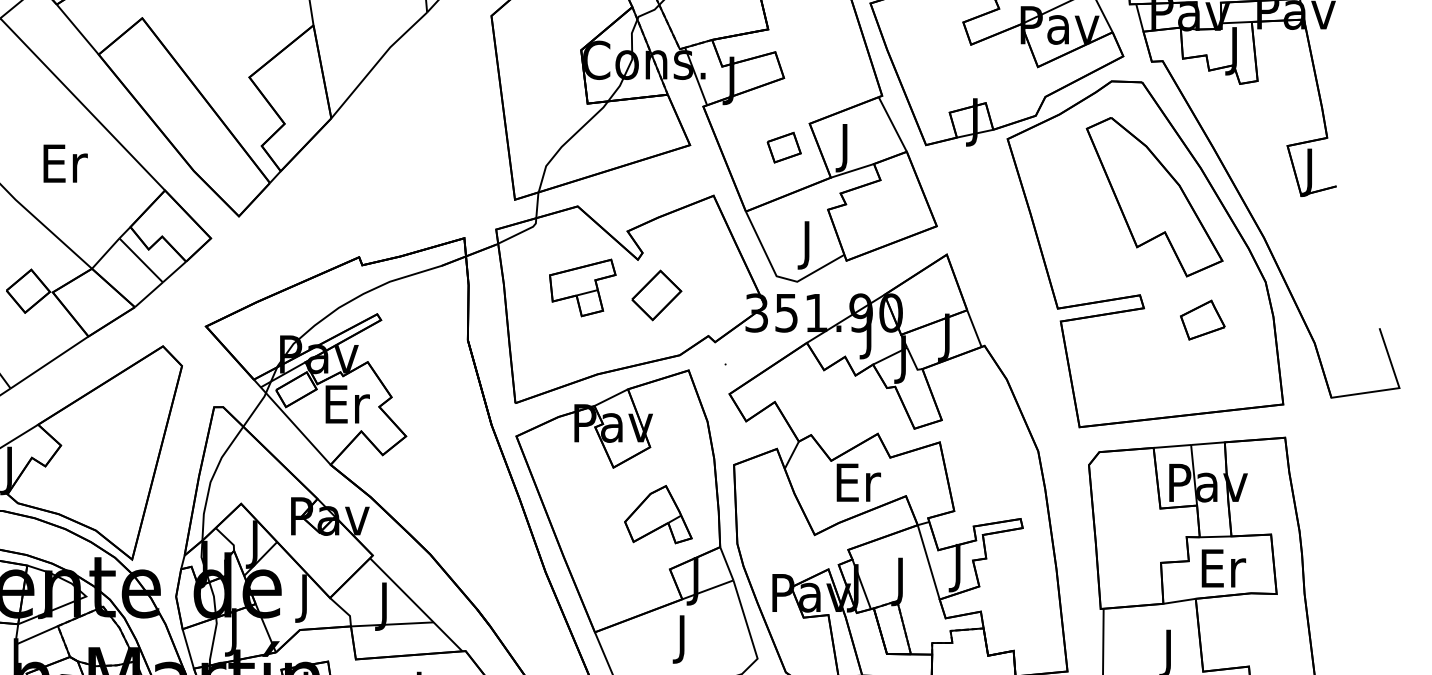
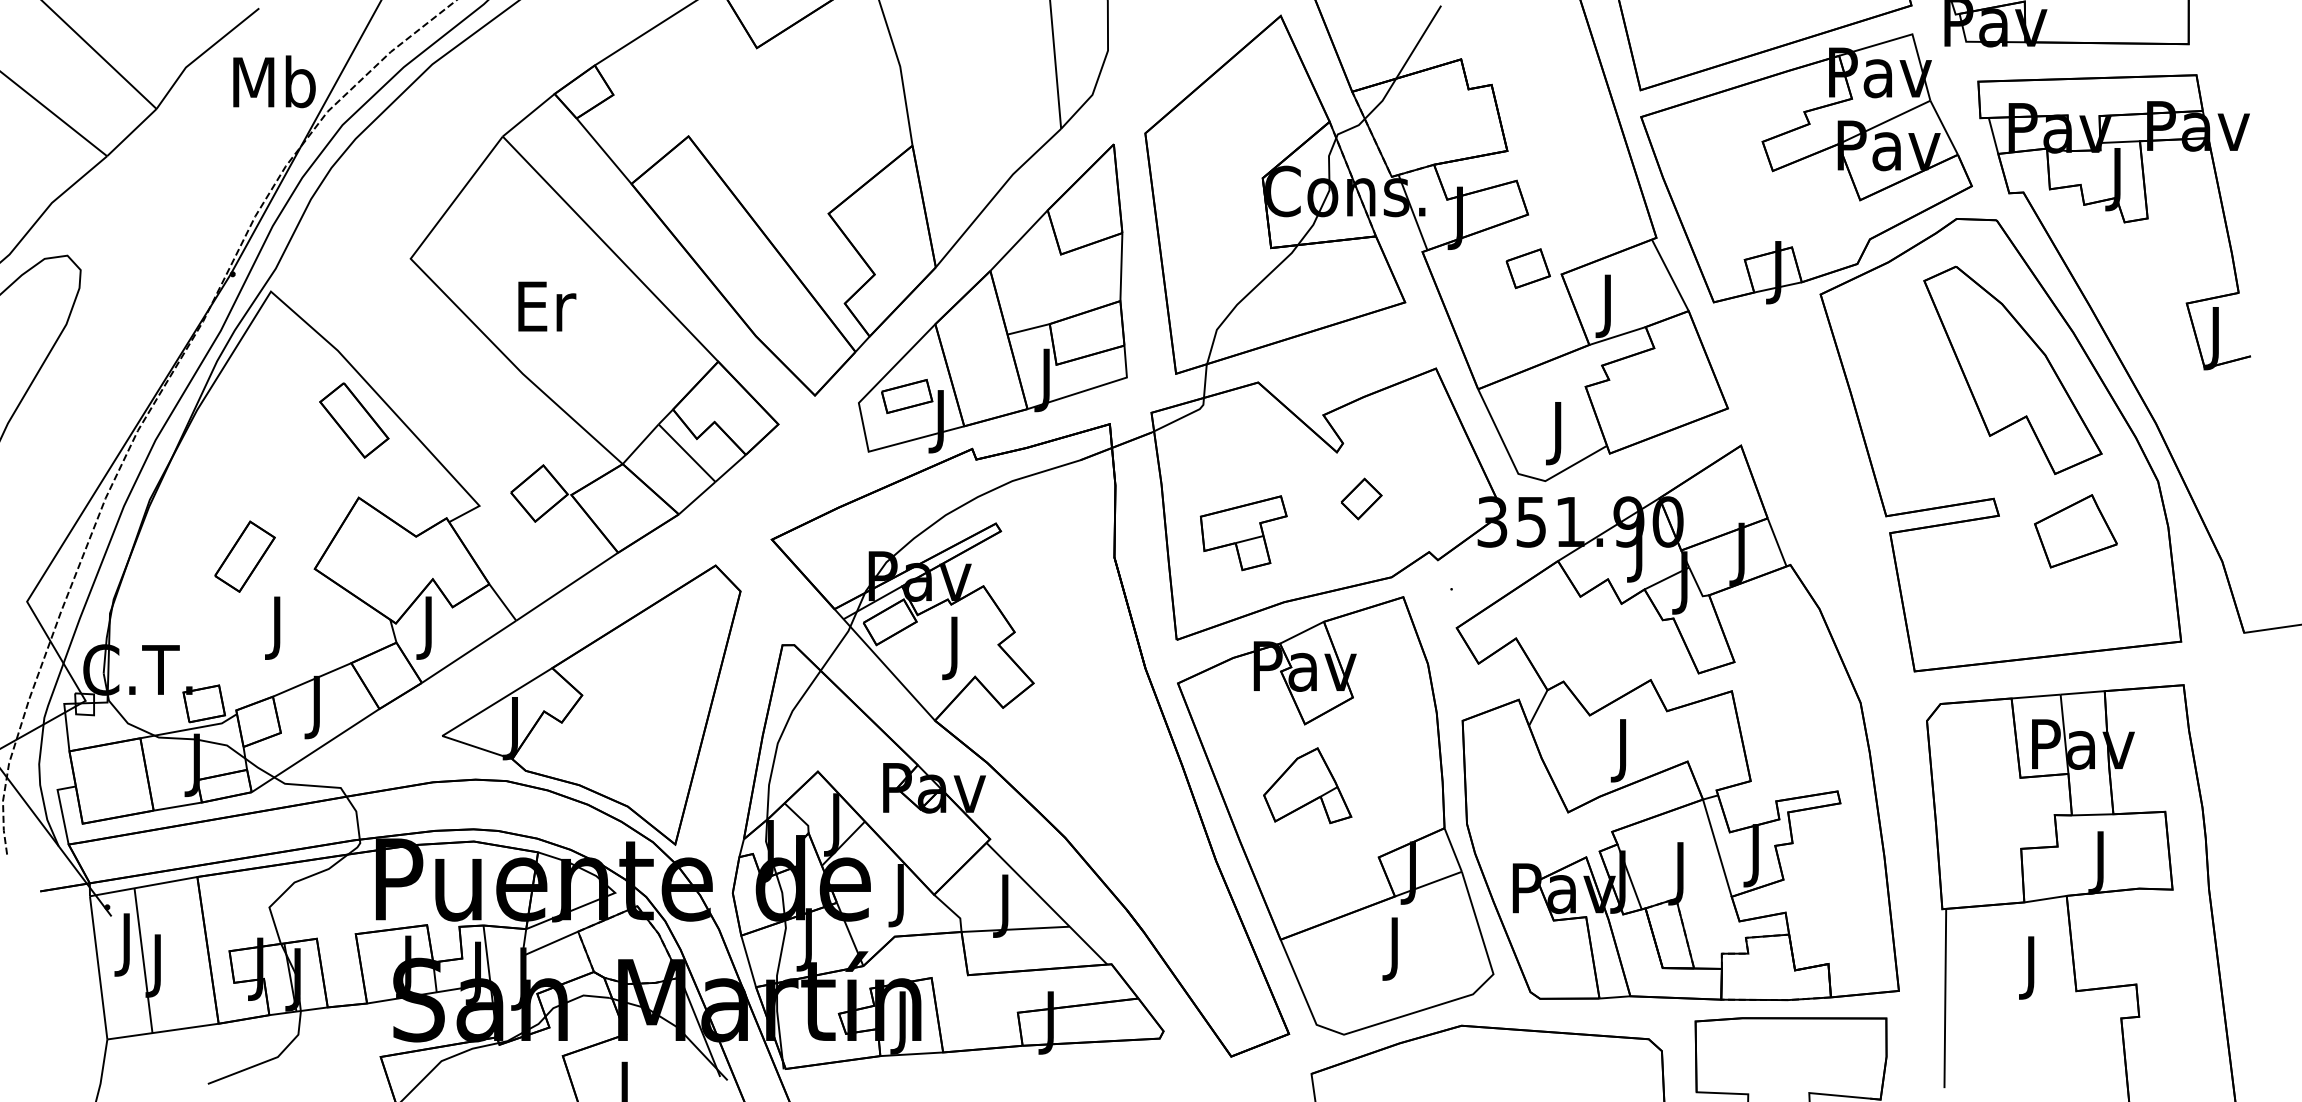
part: (374, 142) -> (992, 298), added
part: (783, 147) -> (1527, 268), moved
text: (65, 163) -> (547, 306), moved
part: (582, 288) -> (1243, 533), moved
part: (656, 295) -> (1361, 498), size x0.62
part: (1202, 320) -> (2075, 531), size x1.43
text: (347, 409) -> (957, 648), Er -> J
text: (858, 487) -> (1625, 750), Er -> J
part: (658, 514) -> (1307, 785), moved
text: (1223, 573) -> (2103, 862), Er -> J

